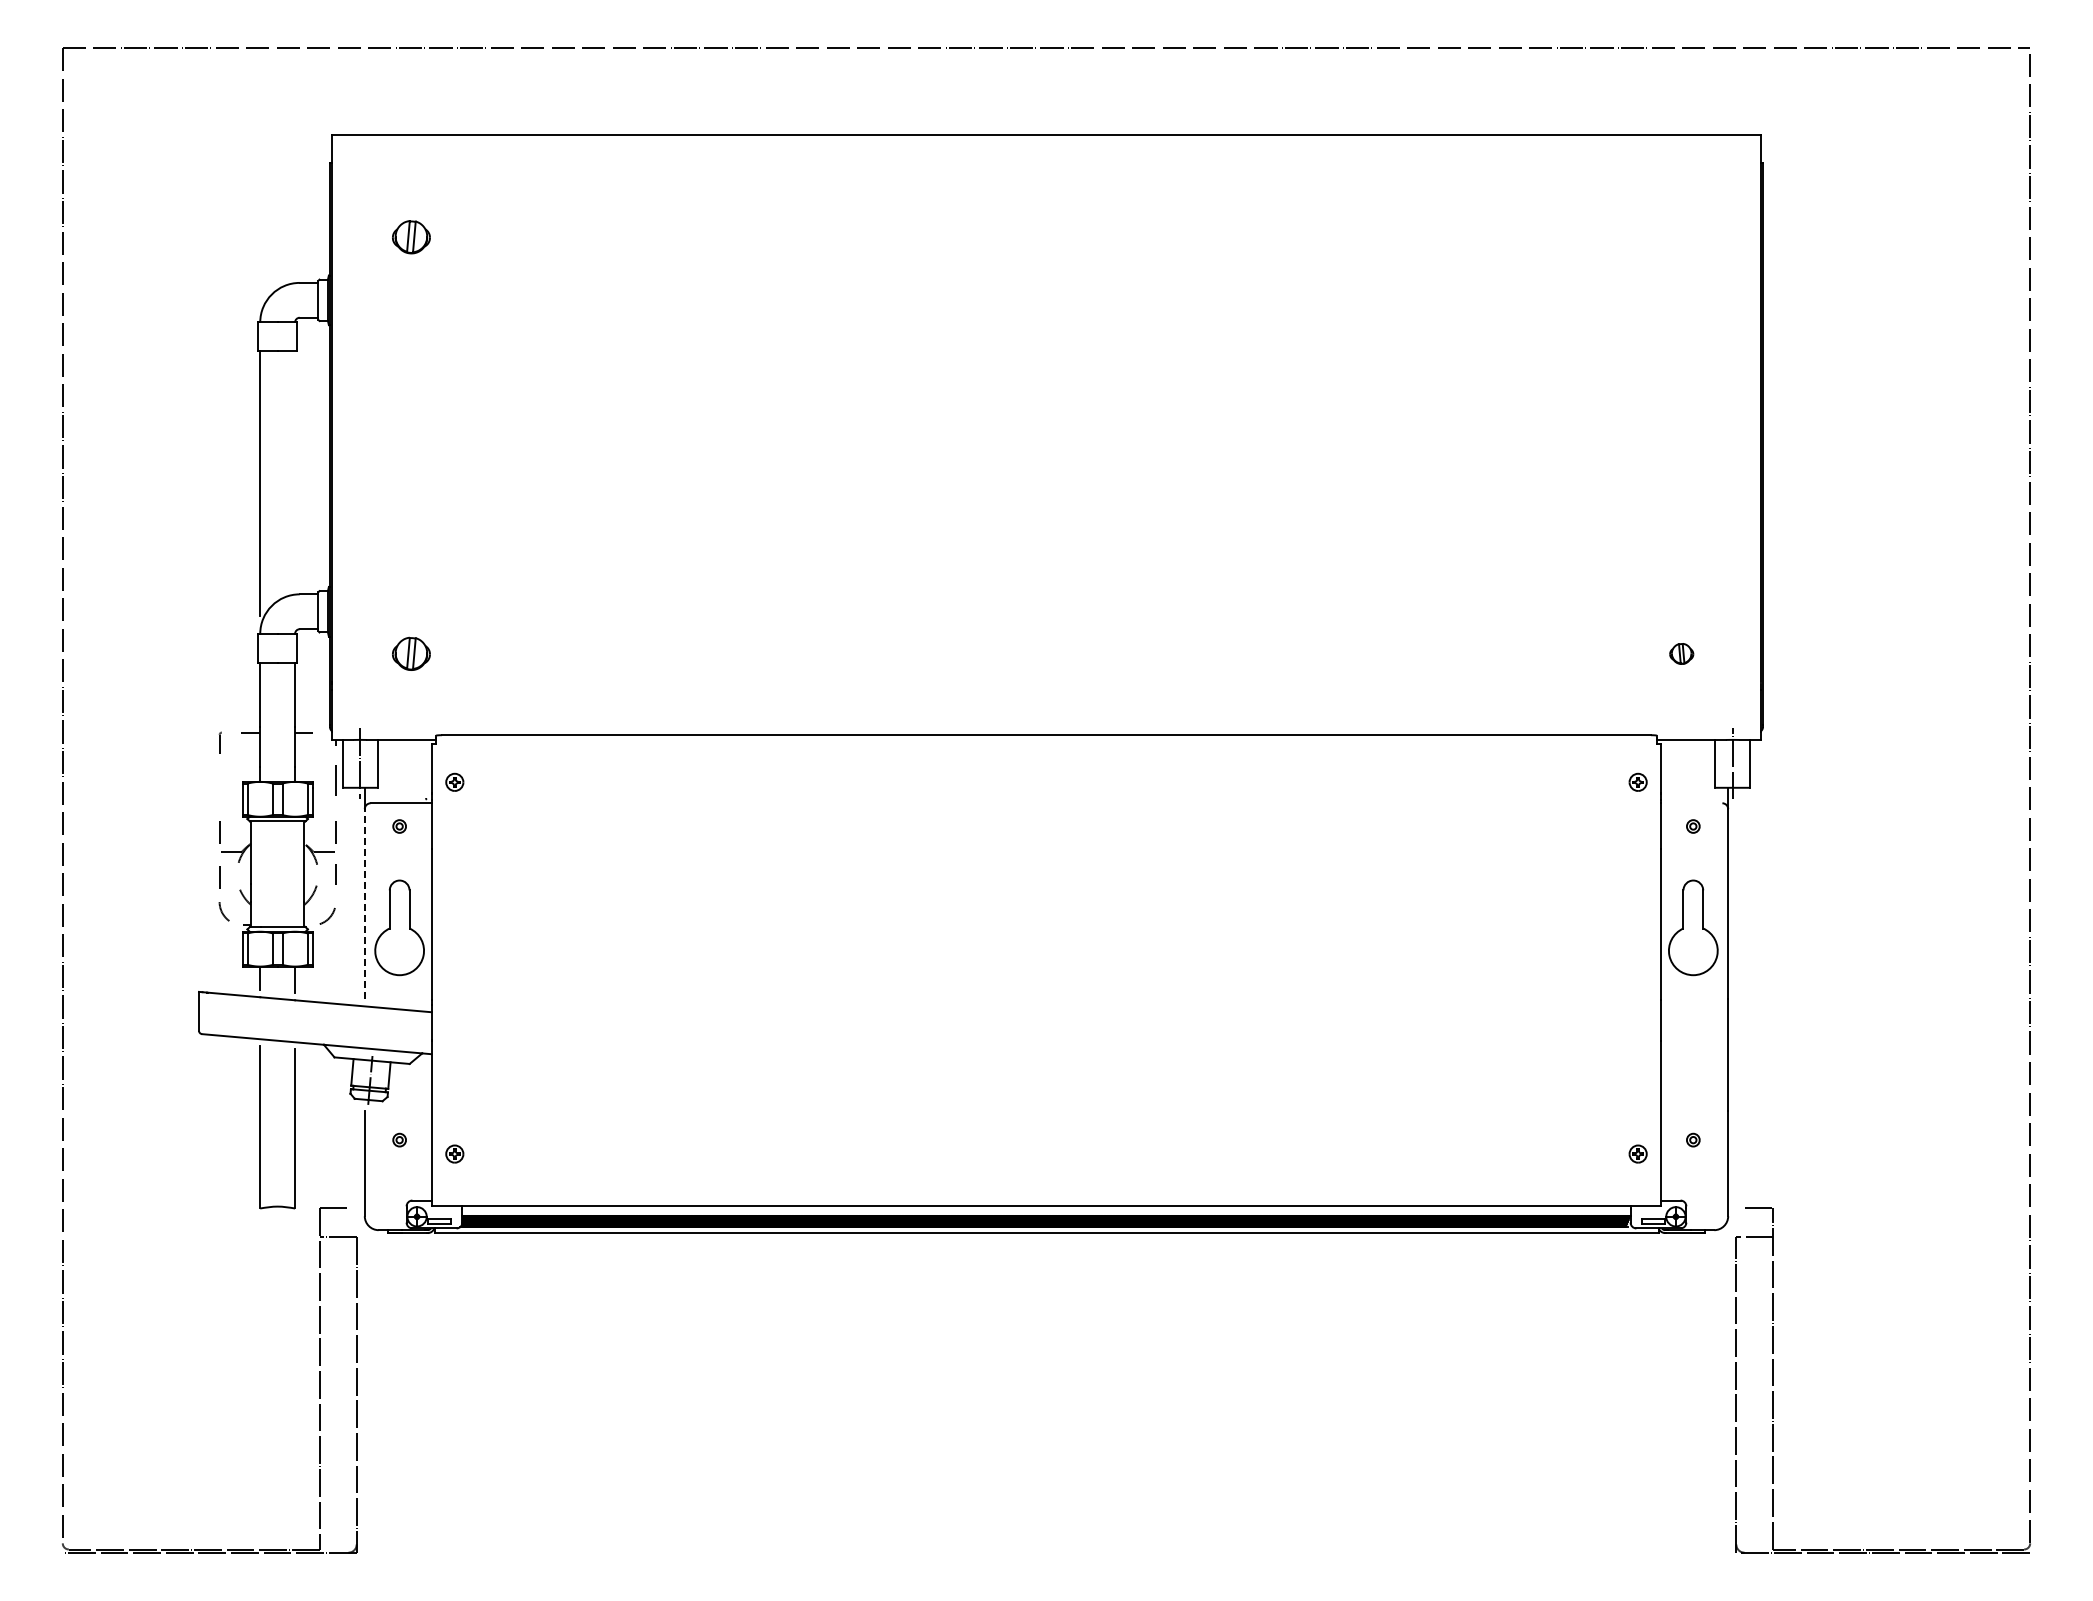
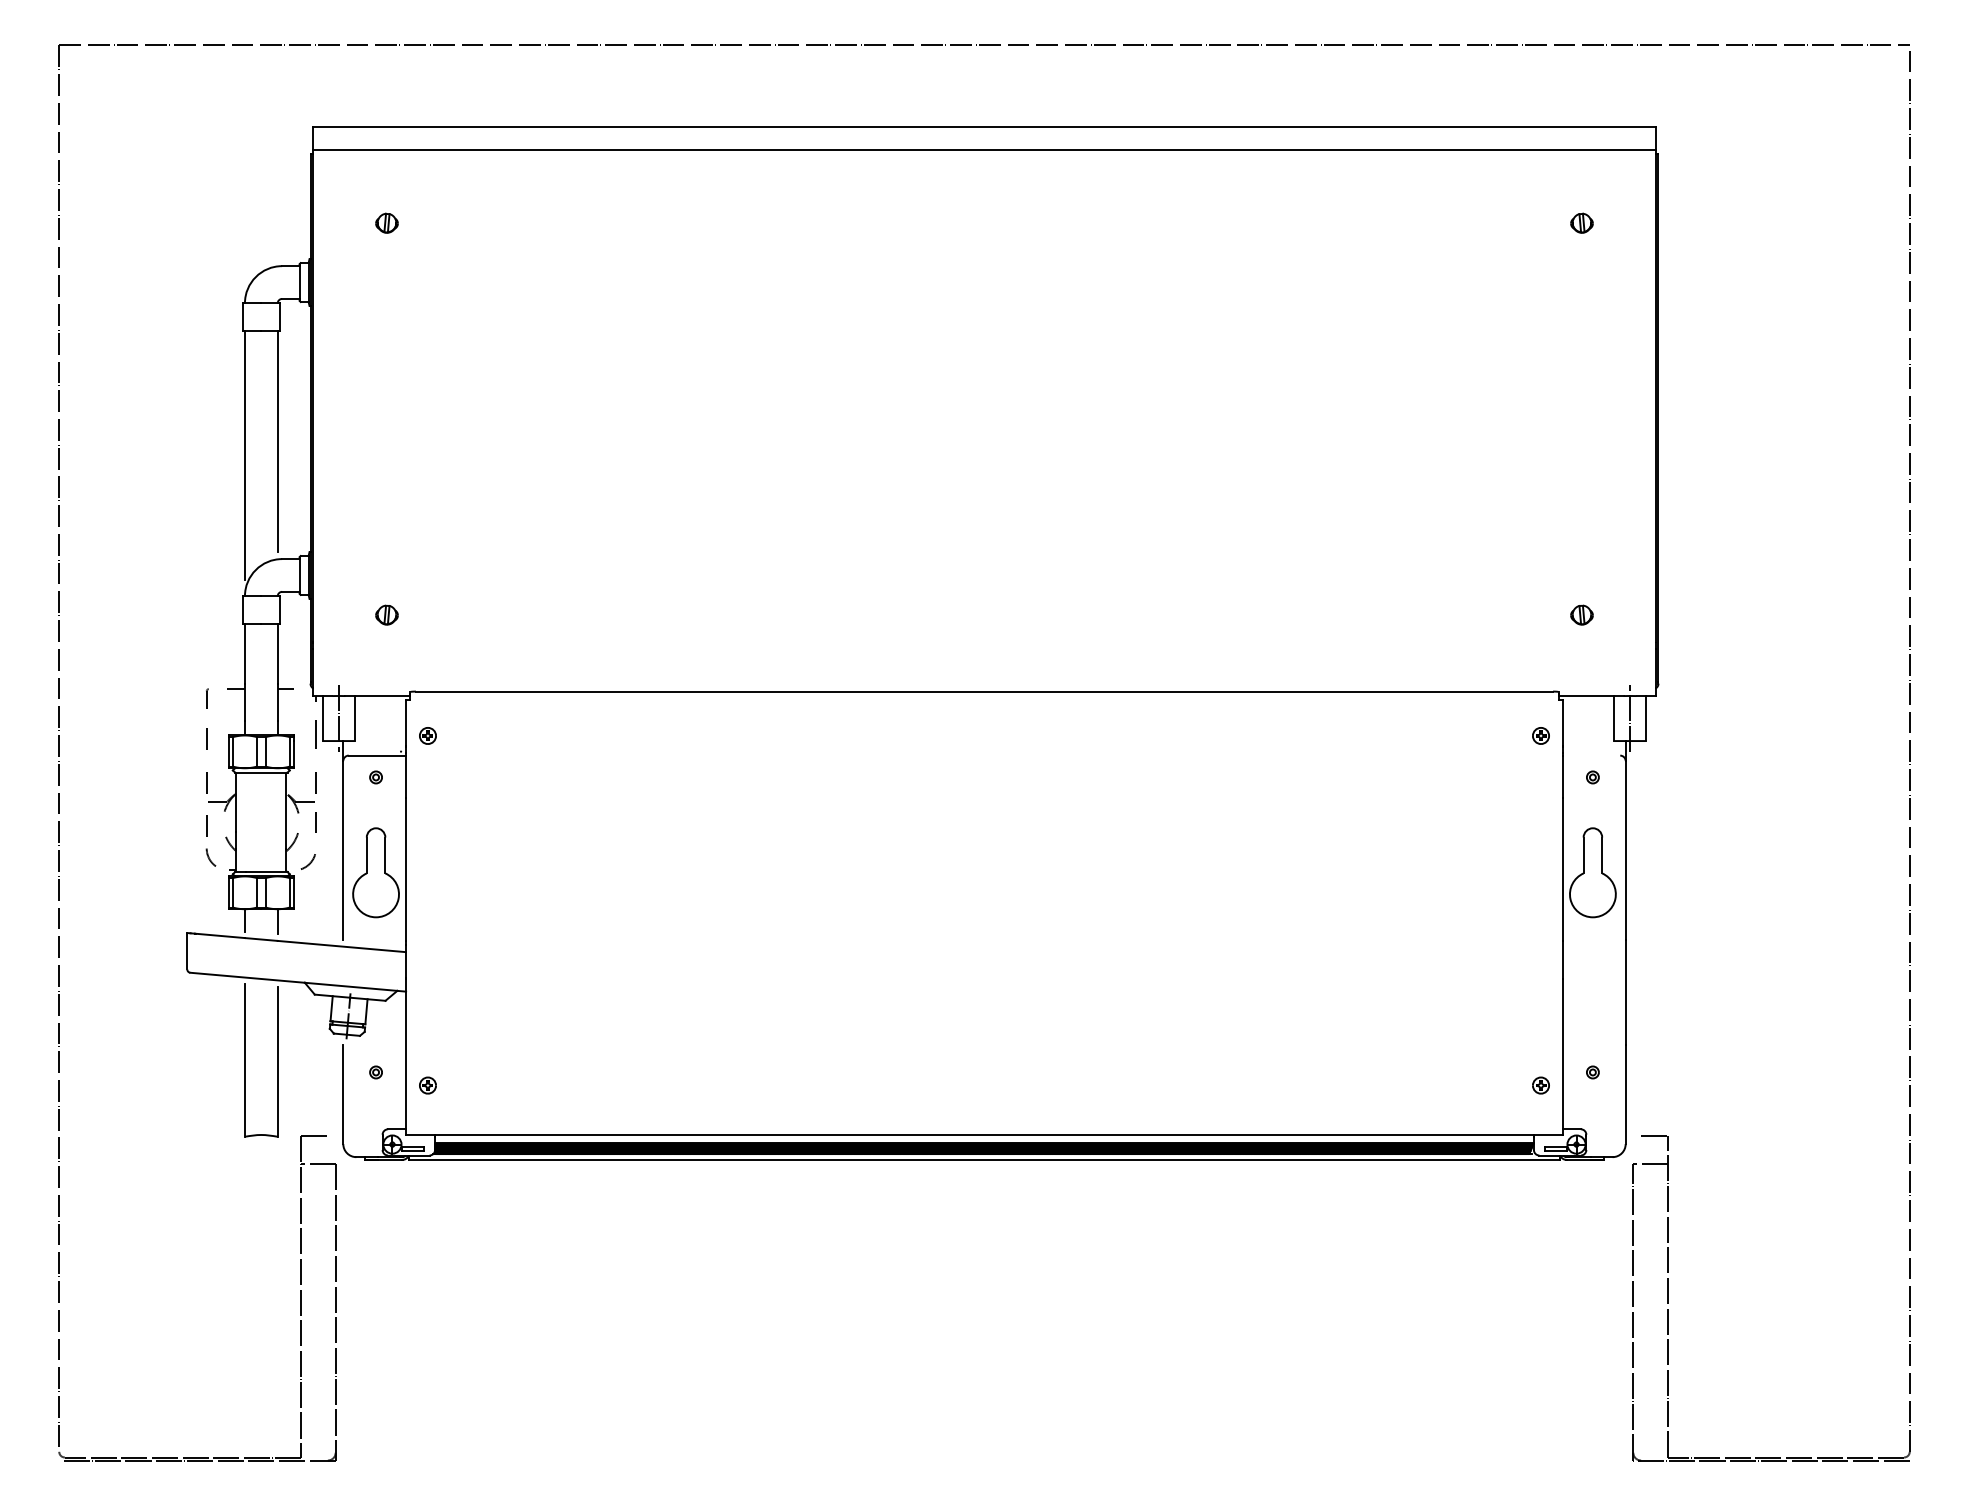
line: (1046, 159) -> (984, 150), added
part: (410, 237) -> (386, 223), size x0.62
part: (1681, 237) -> (1581, 223), added
line: (295, 469) -> (278, 441), added
part: (410, 653) -> (386, 614), size x0.62
line: (219, 784) -> (206, 737), added
line: (364, 903) -> (343, 849), dashed -> solid

